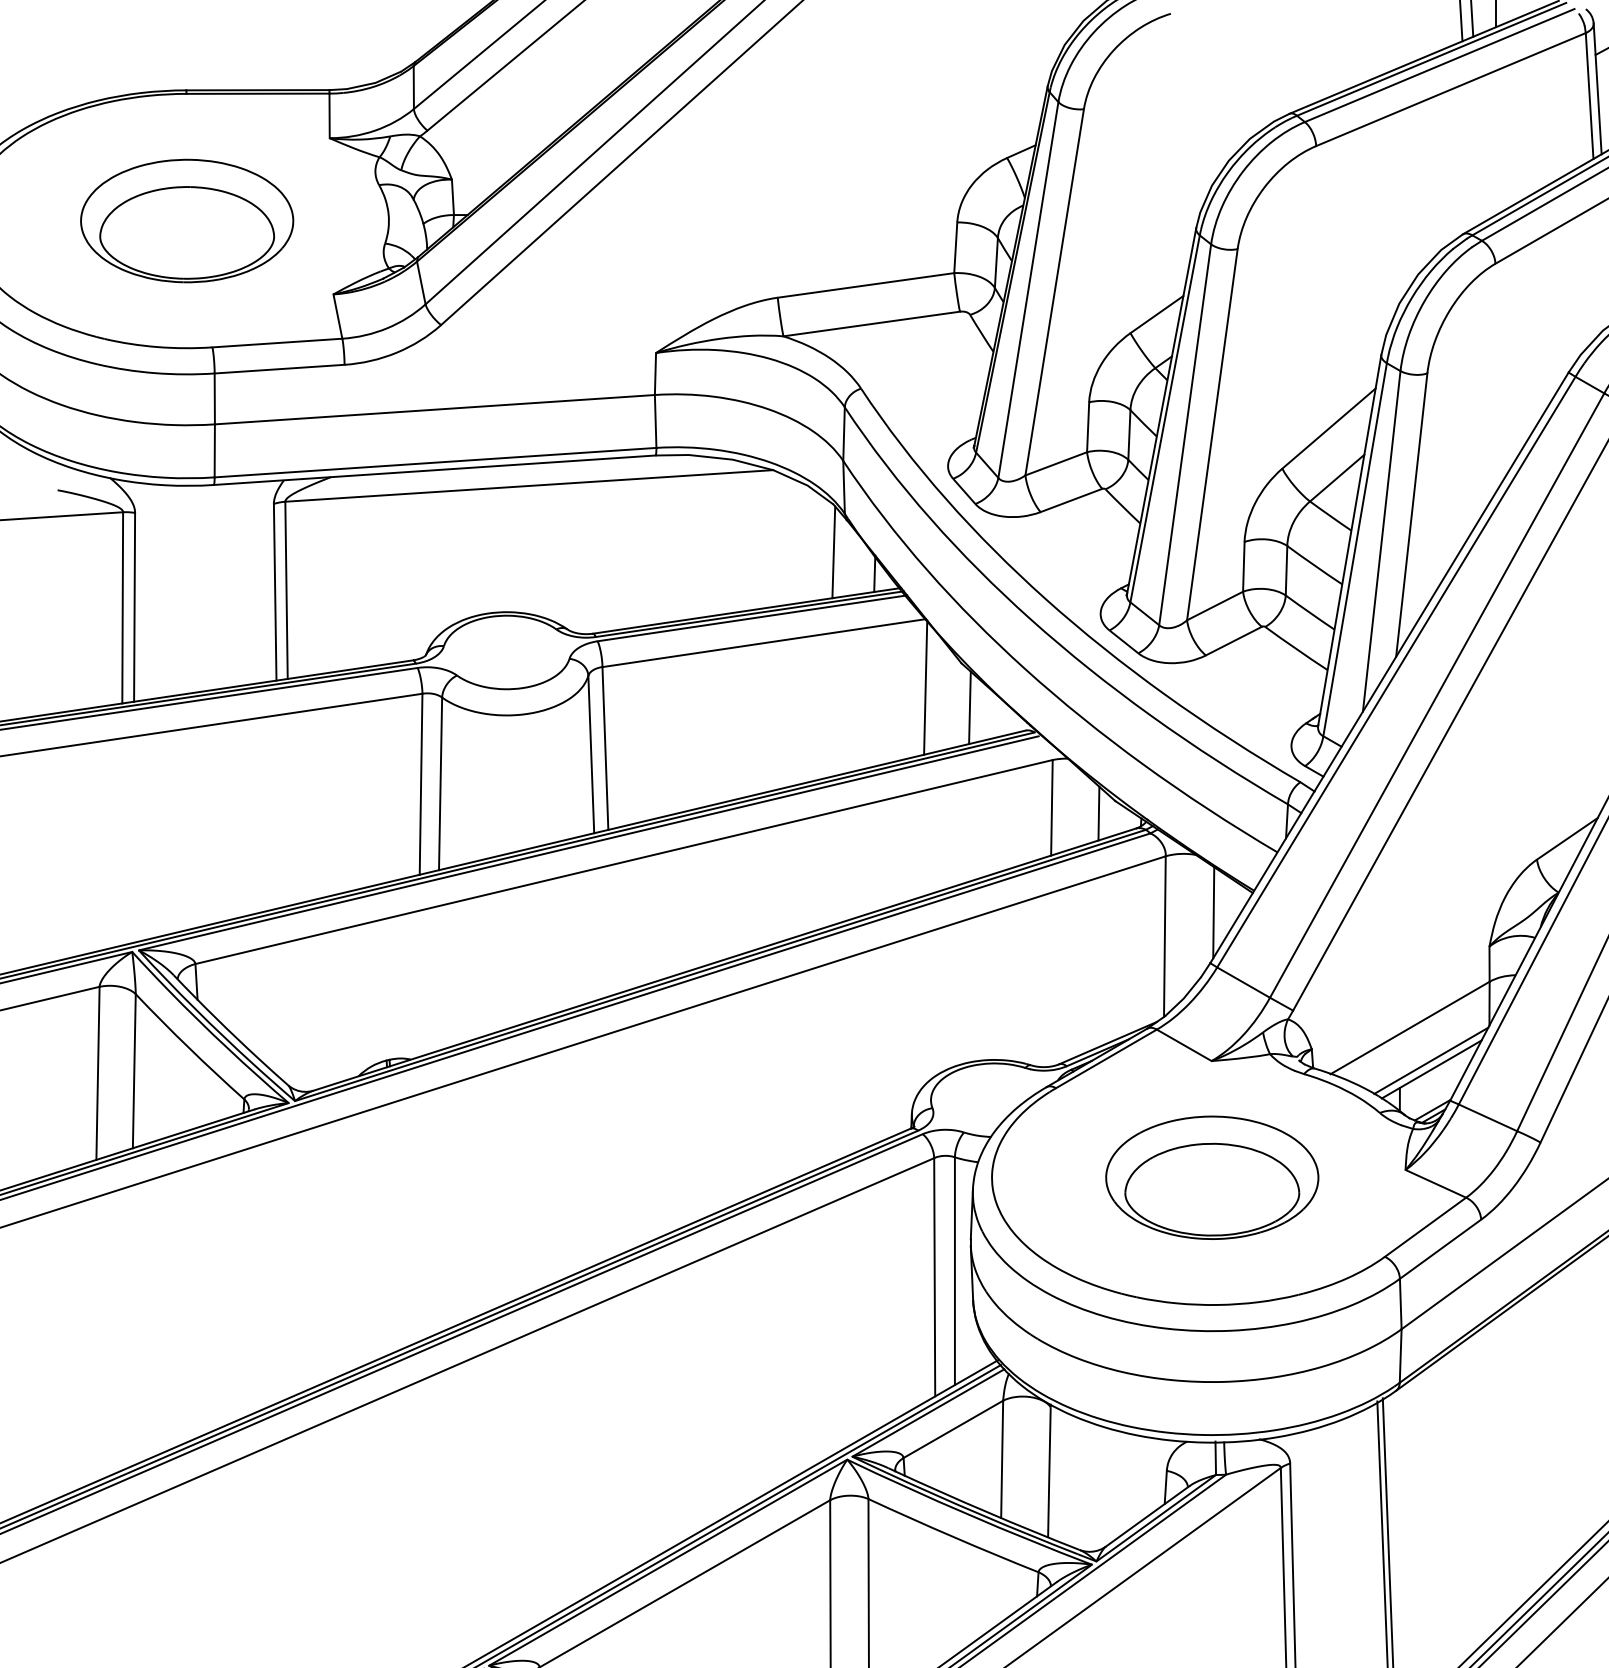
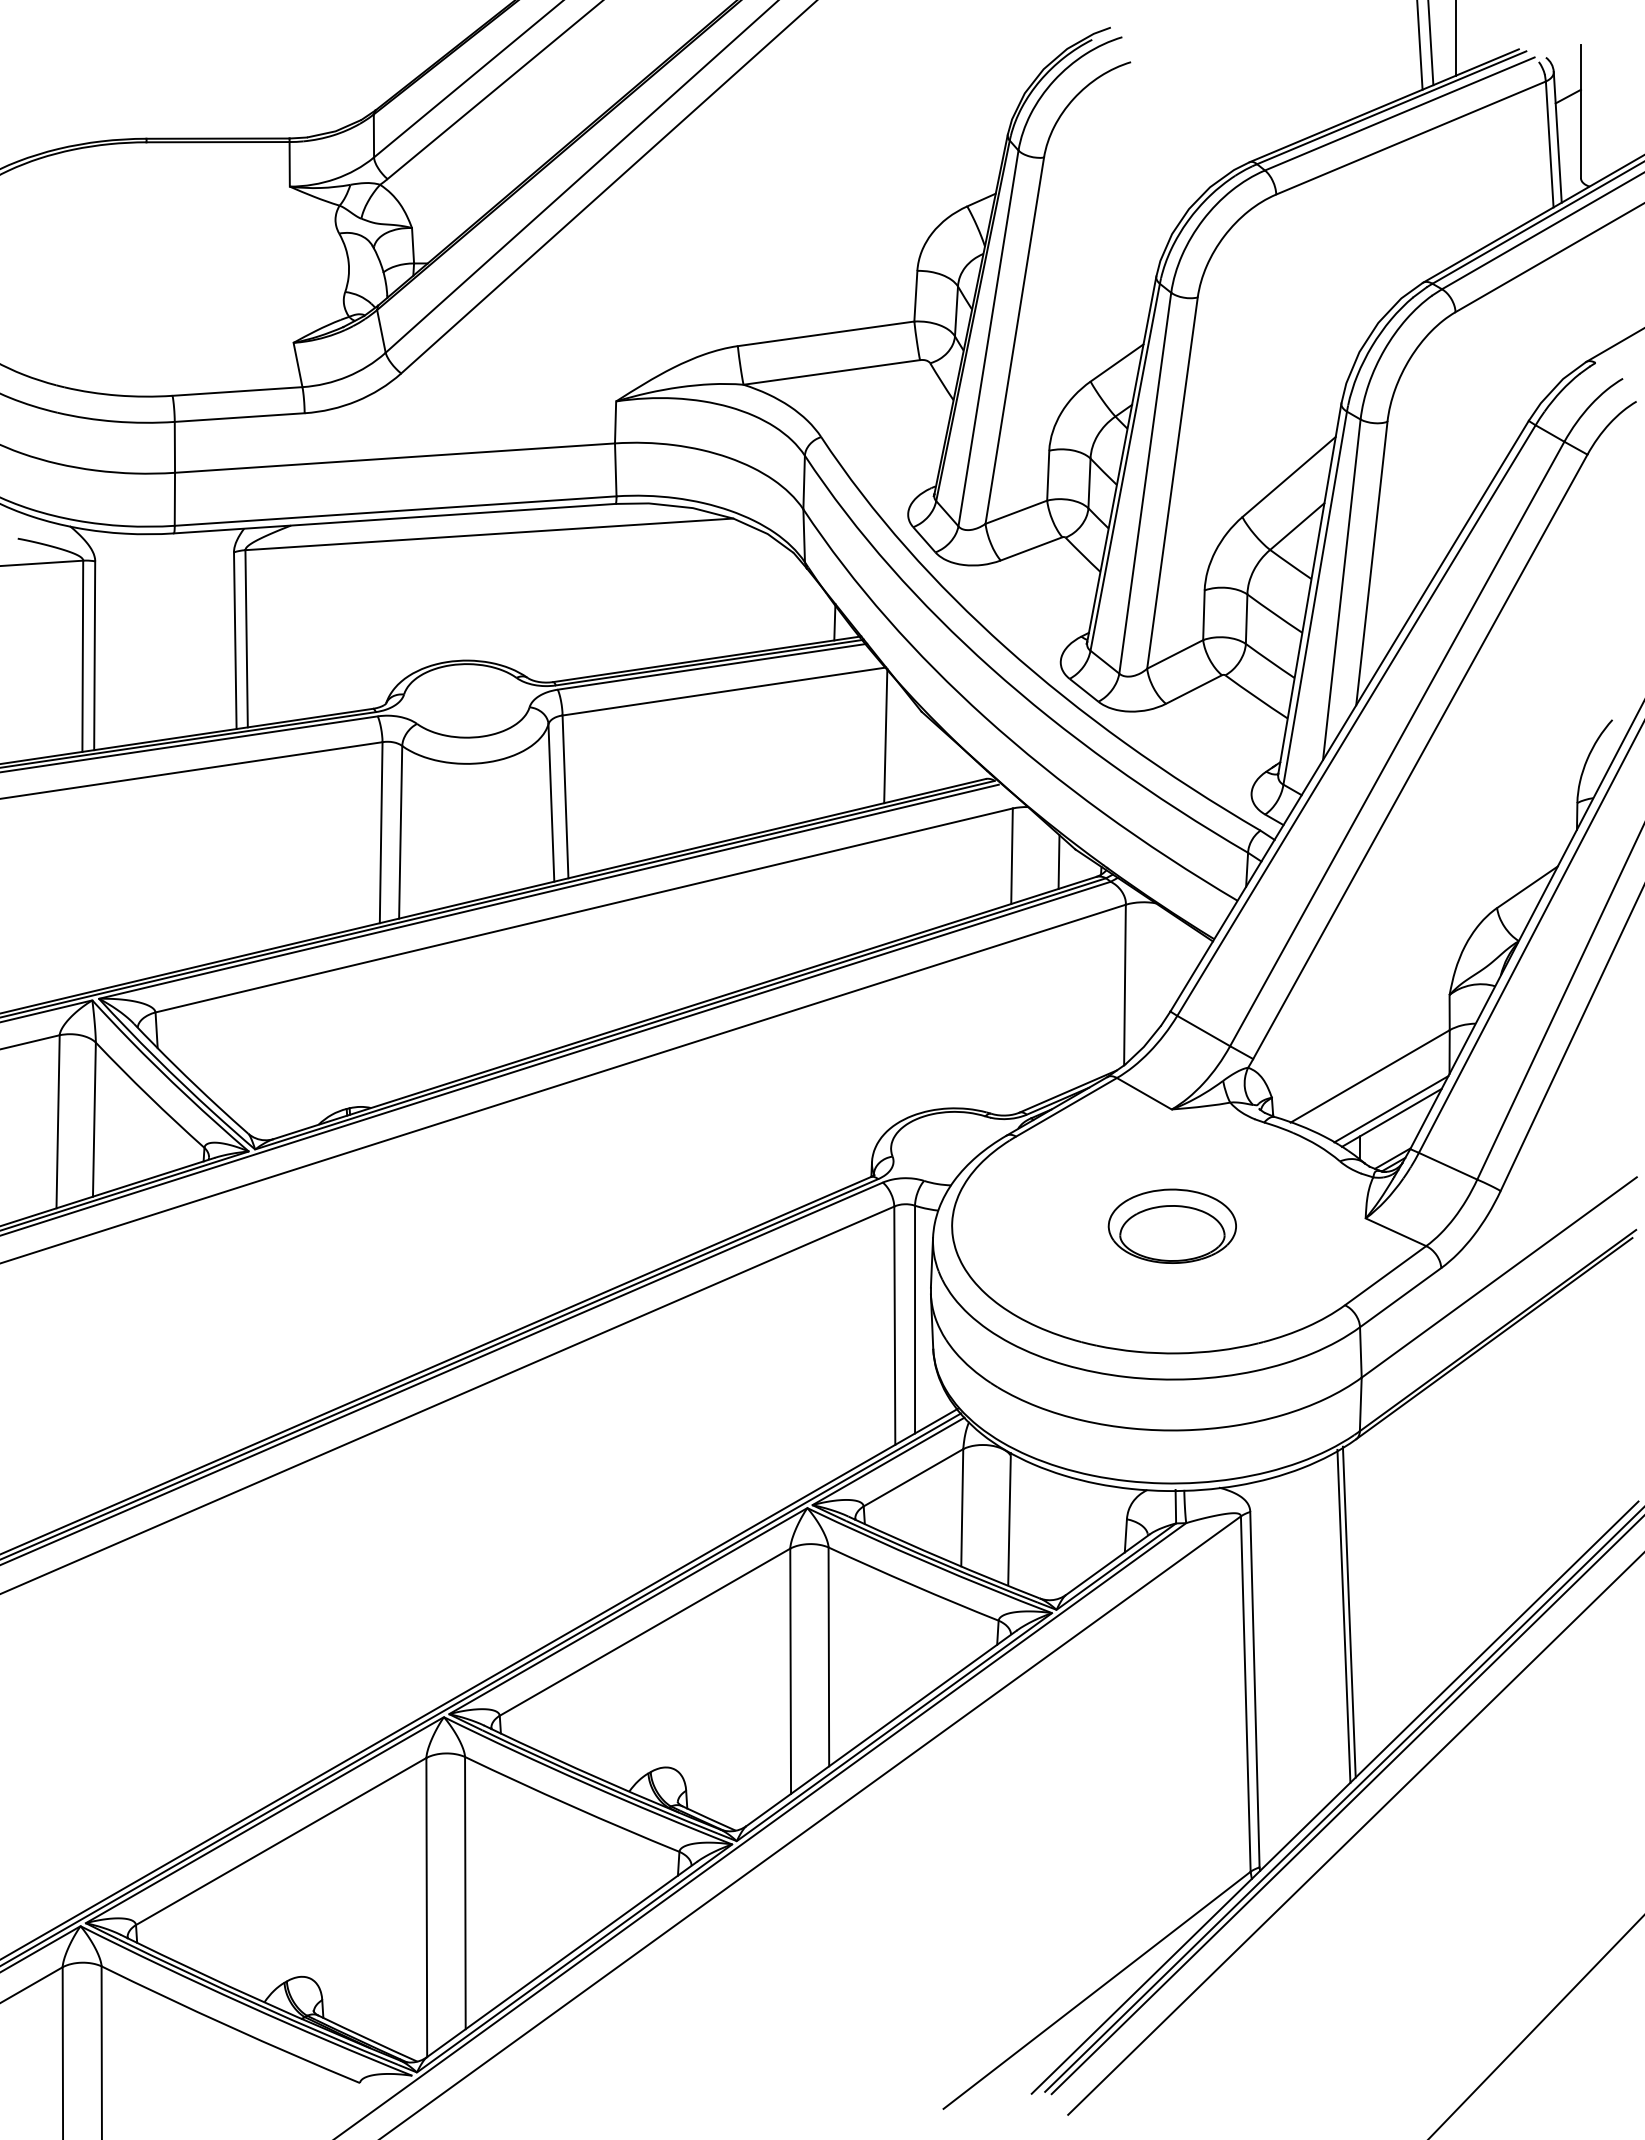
part: (187, 221) -> (147, 269), removed
line: (833, 552) -> (793, 600), removed
line: (969, 708) -> (929, 756), removed
line: (1213, 912) -> (1173, 960), removed
part: (1212, 1178) -> (1172, 1226), size x0.6

